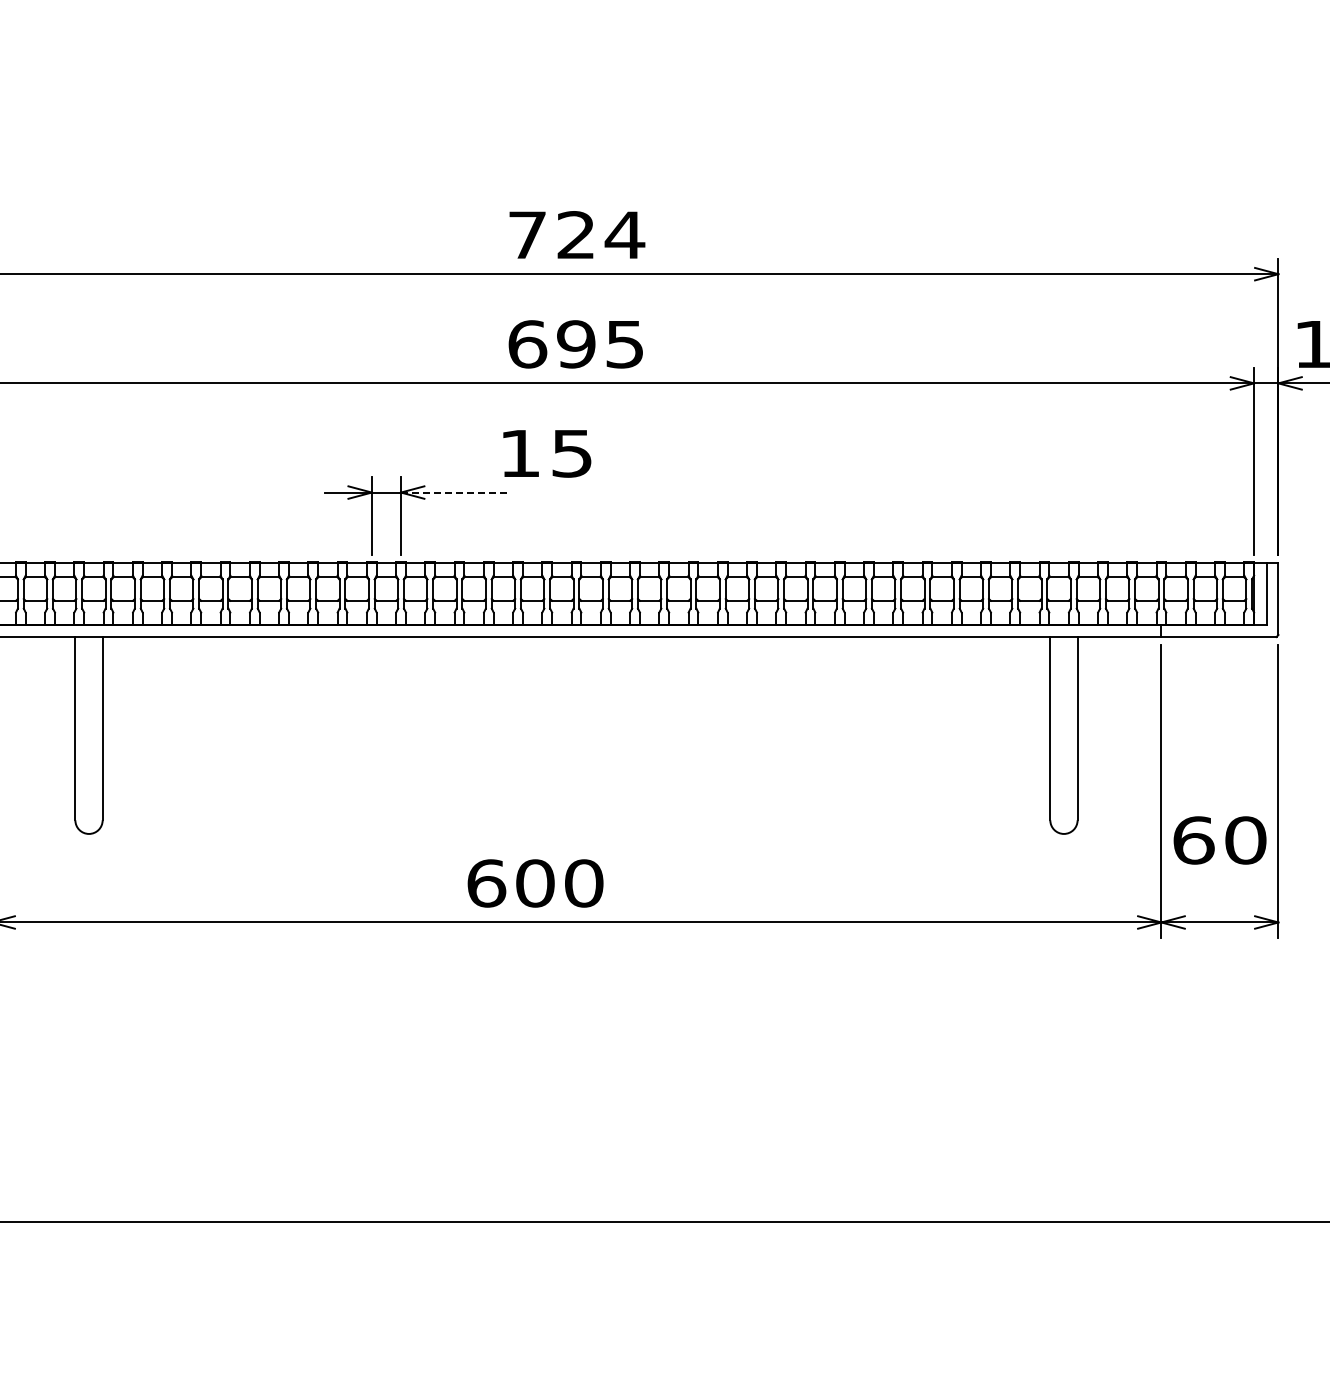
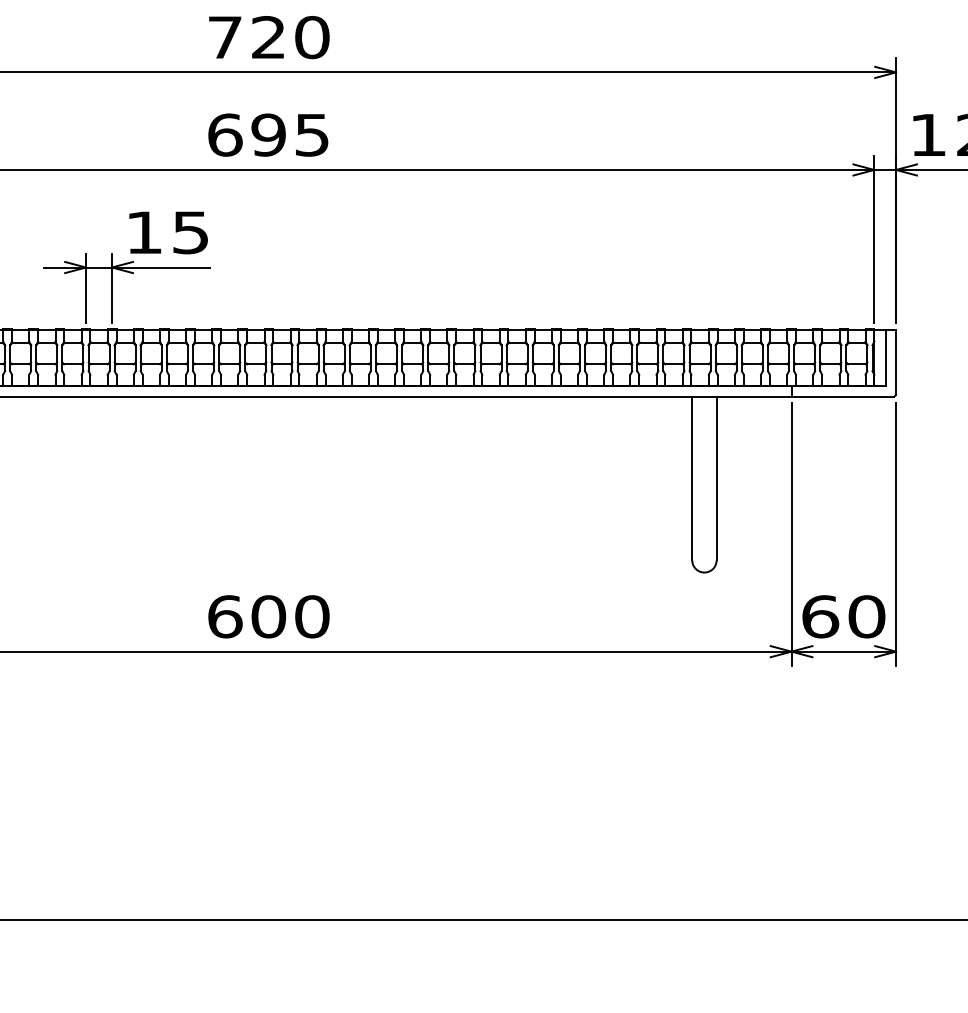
text: (624, 235) -> (311, 37), 724 -> 720
text: (547, 453) -> (168, 232), moved
line: (455, 492) -> (160, 267), dashed -> solid
text: (1219, 840) -> (843, 616), moved
text: (535, 883) -> (268, 616), moved

